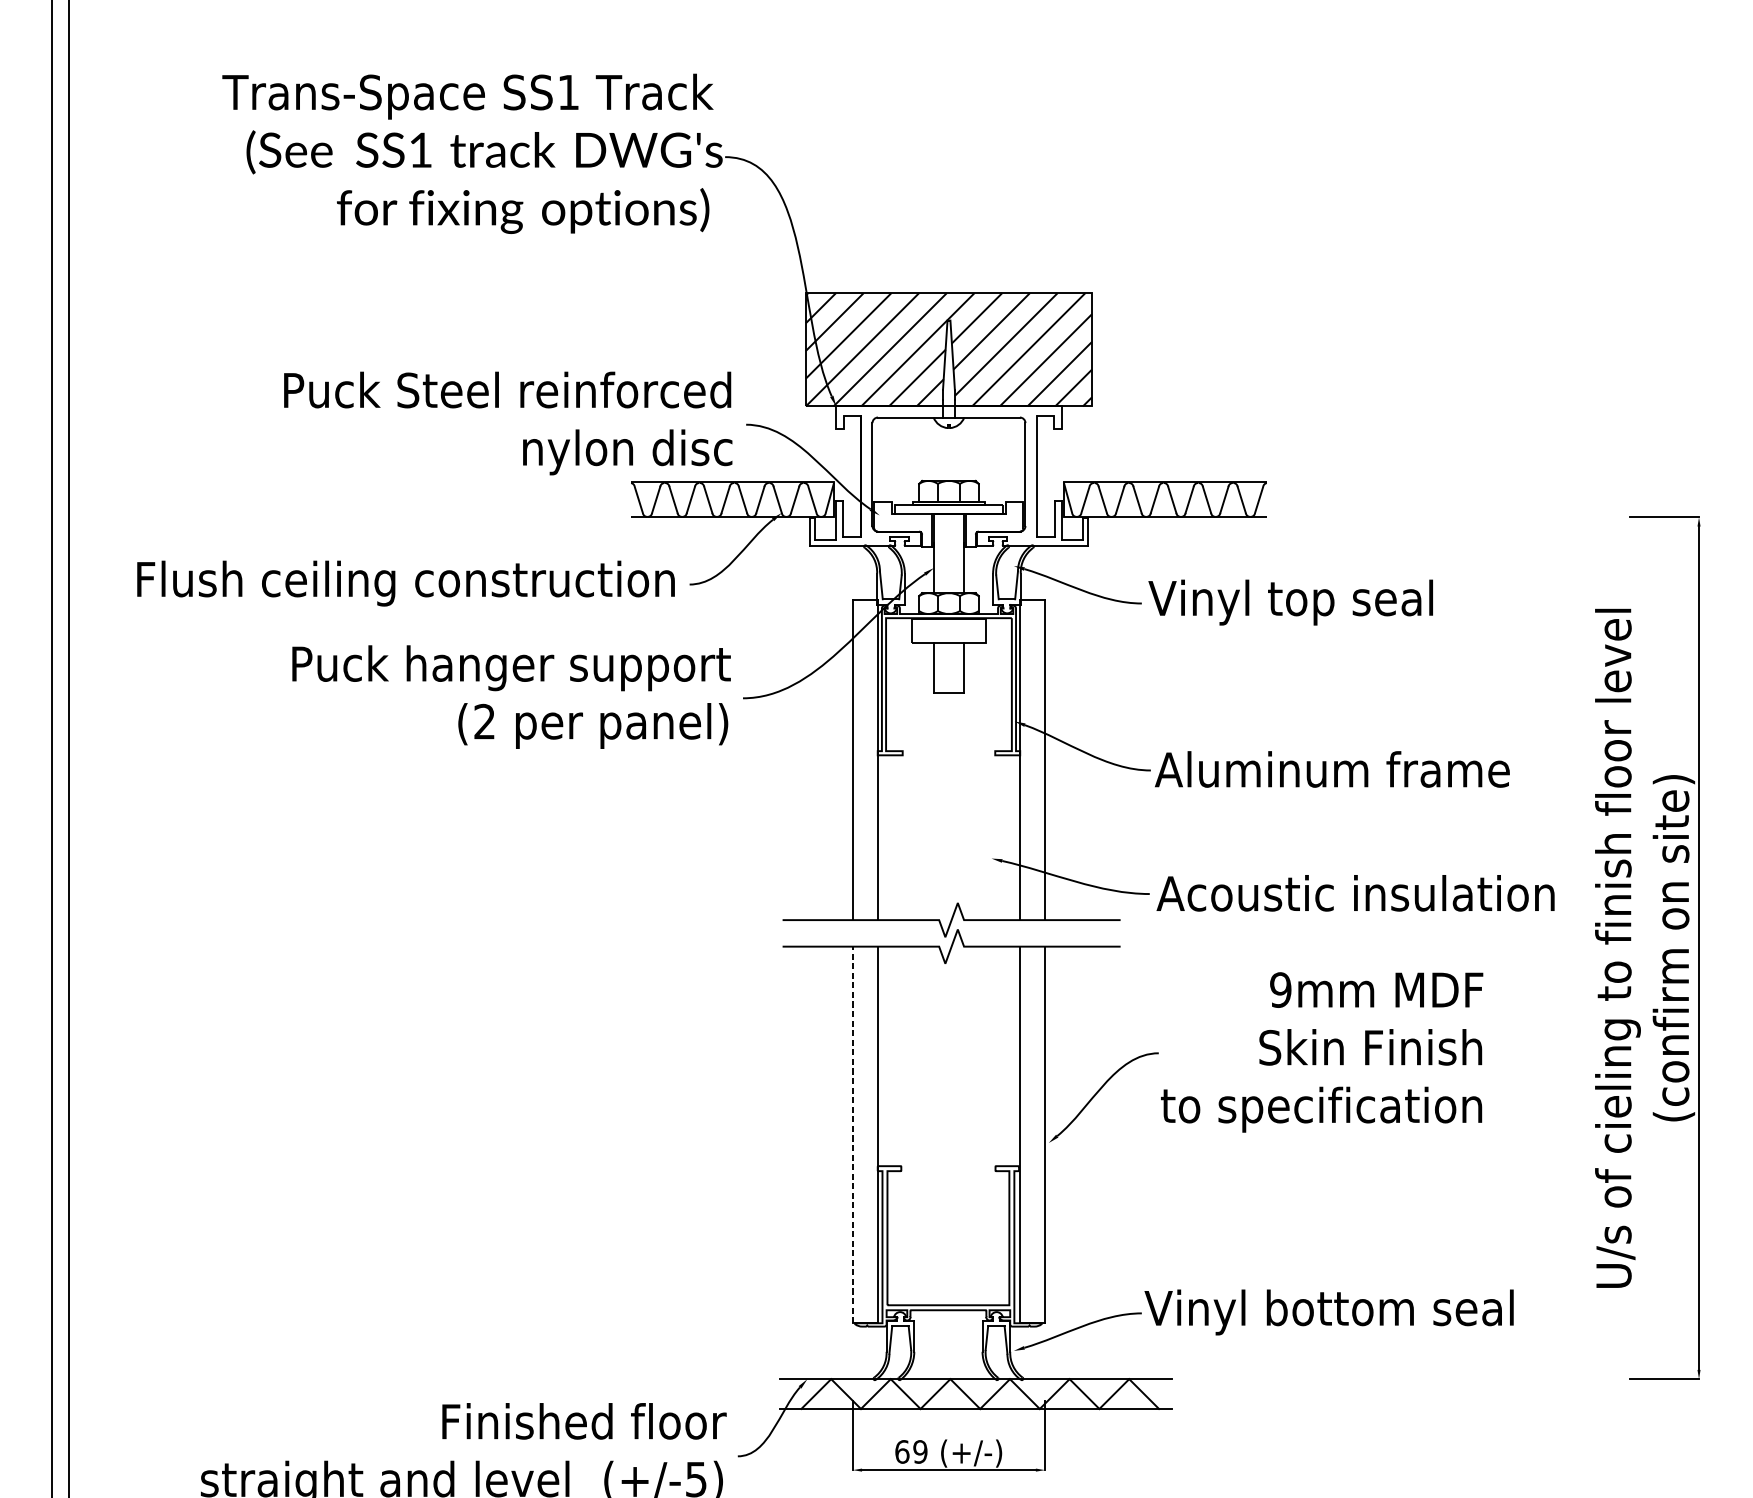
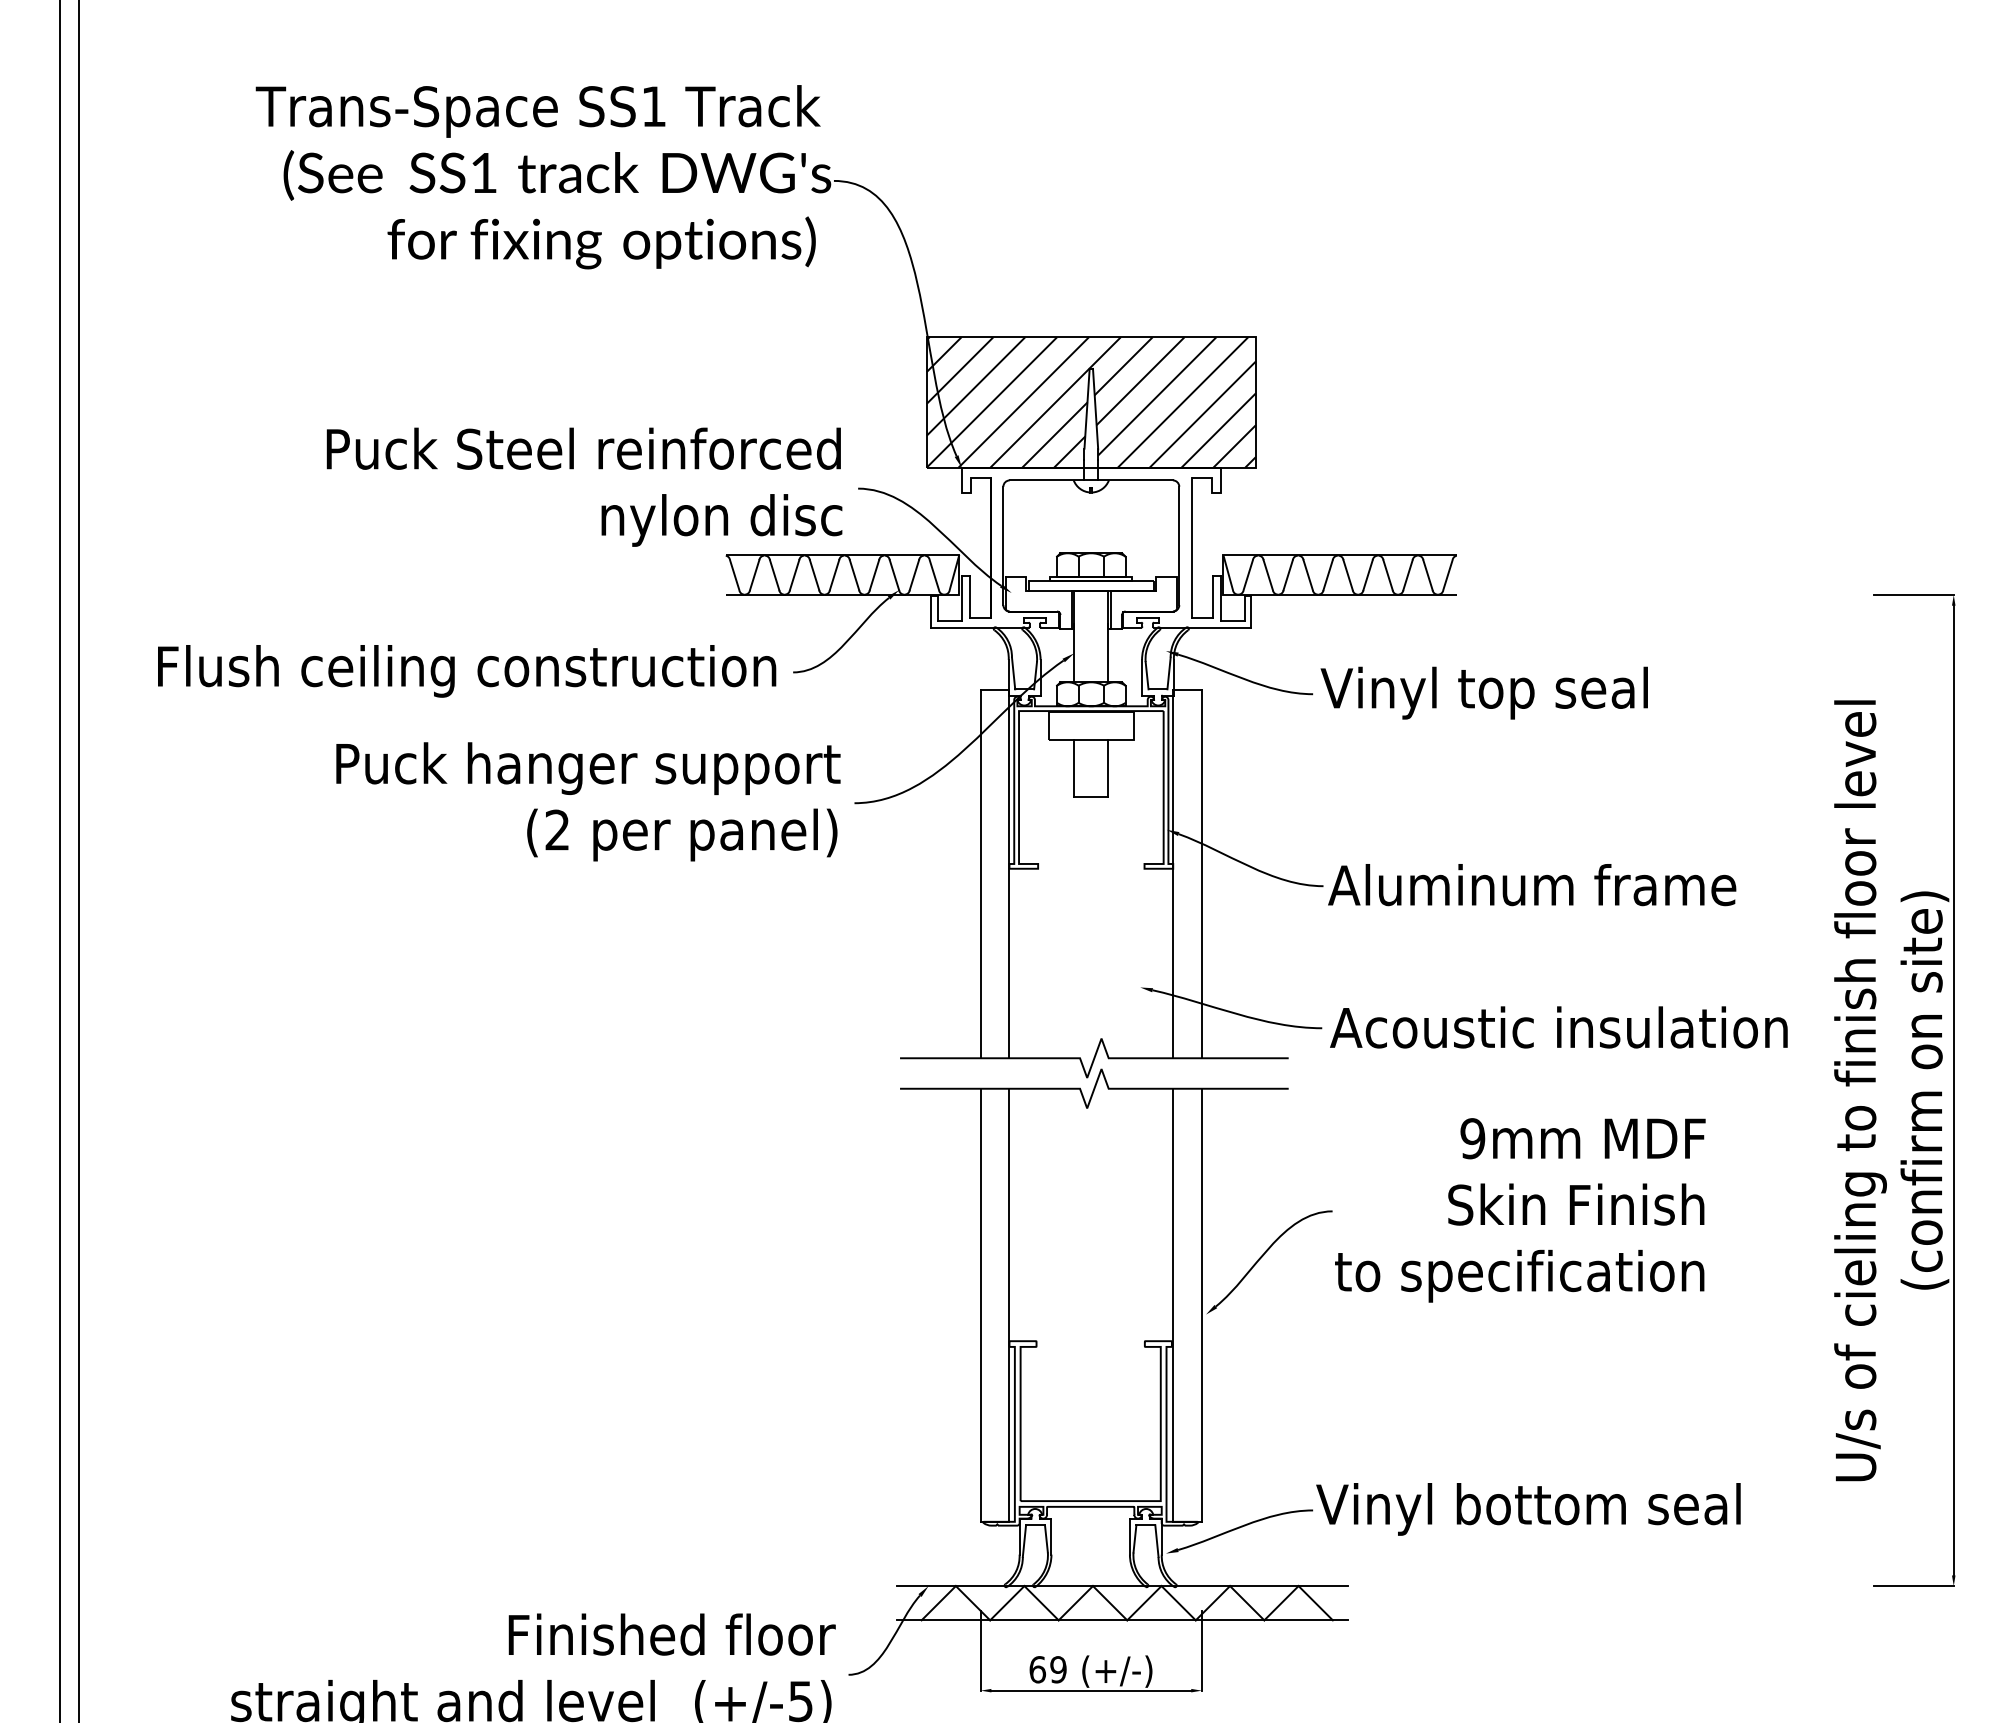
line: (852, 1135) -> (980, 1305), dashed -> solid

